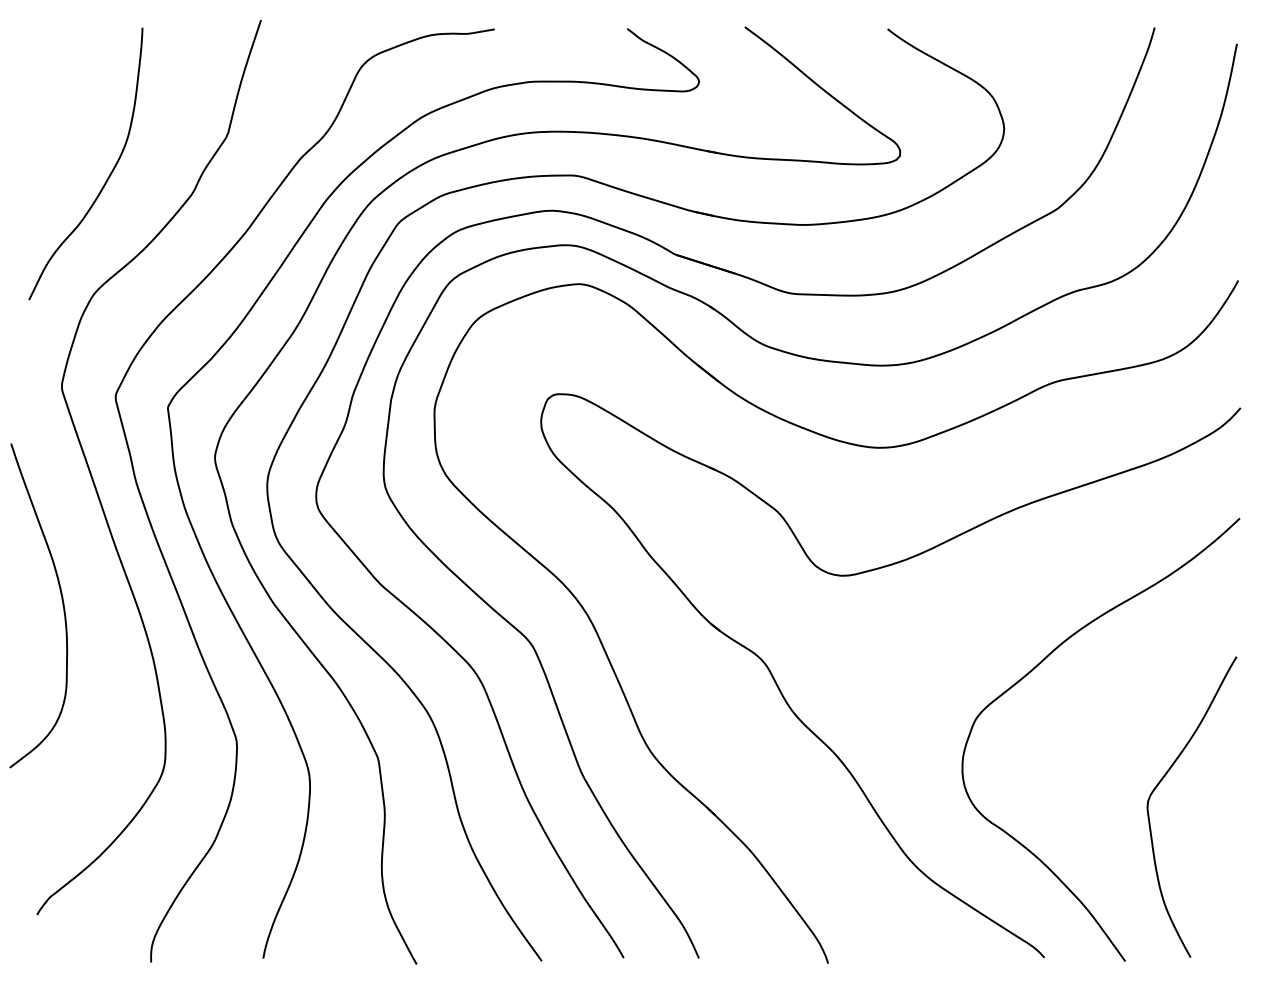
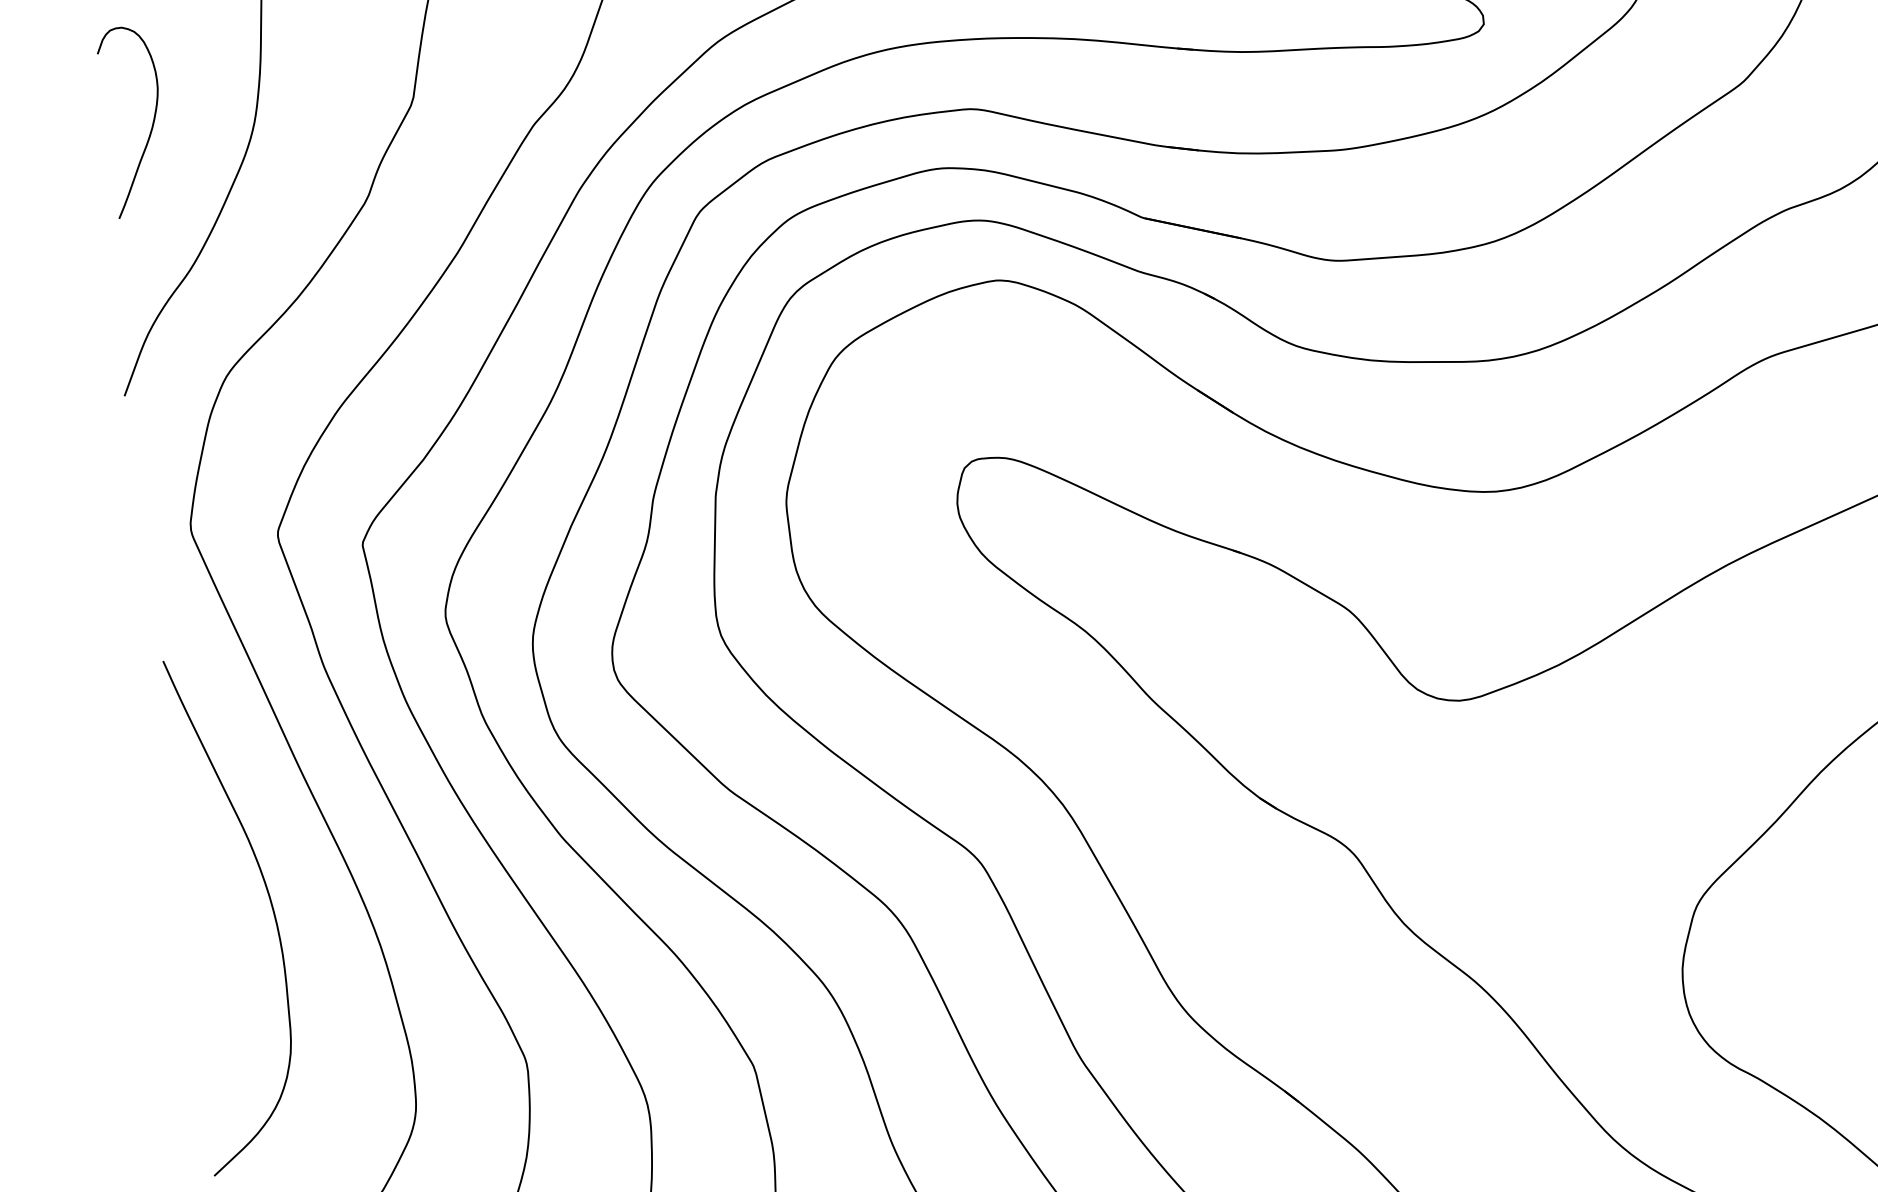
curve: (62, 134) -> (150, 127), added
curve: (61, 600) -> (268, 901), moved

